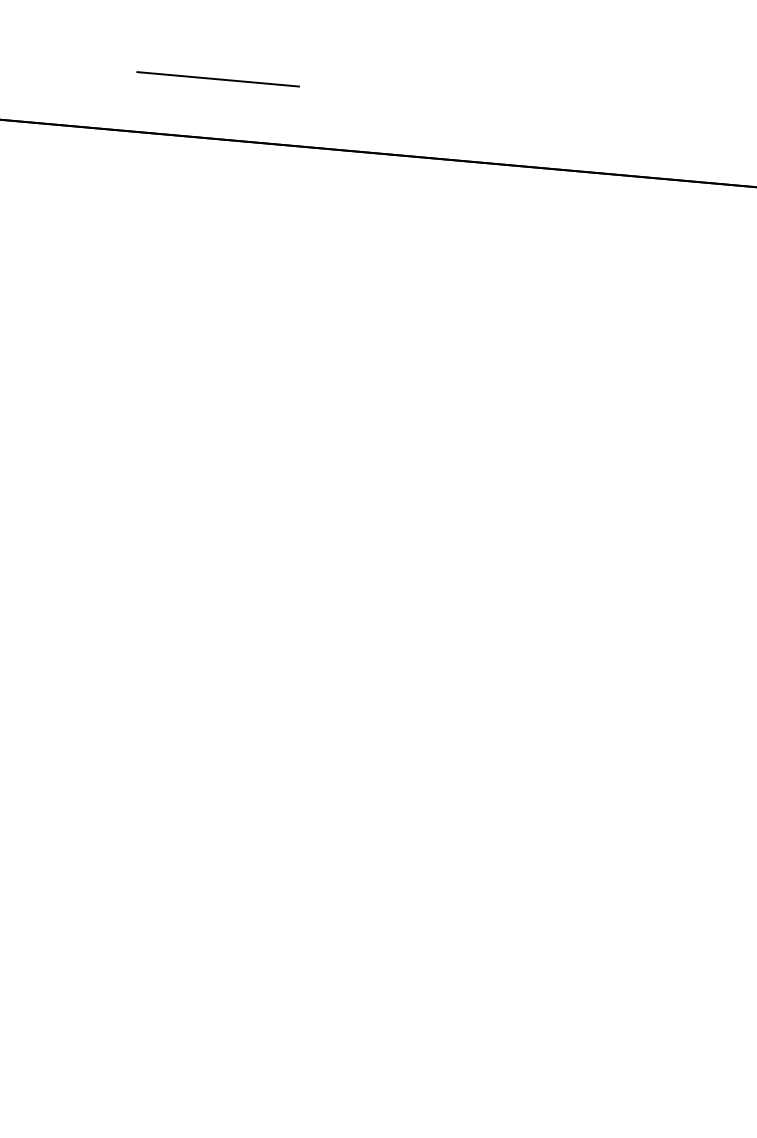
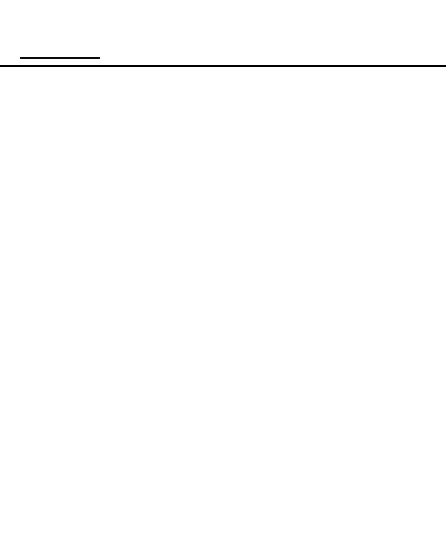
line: (217, 77) -> (59, 57), moved

